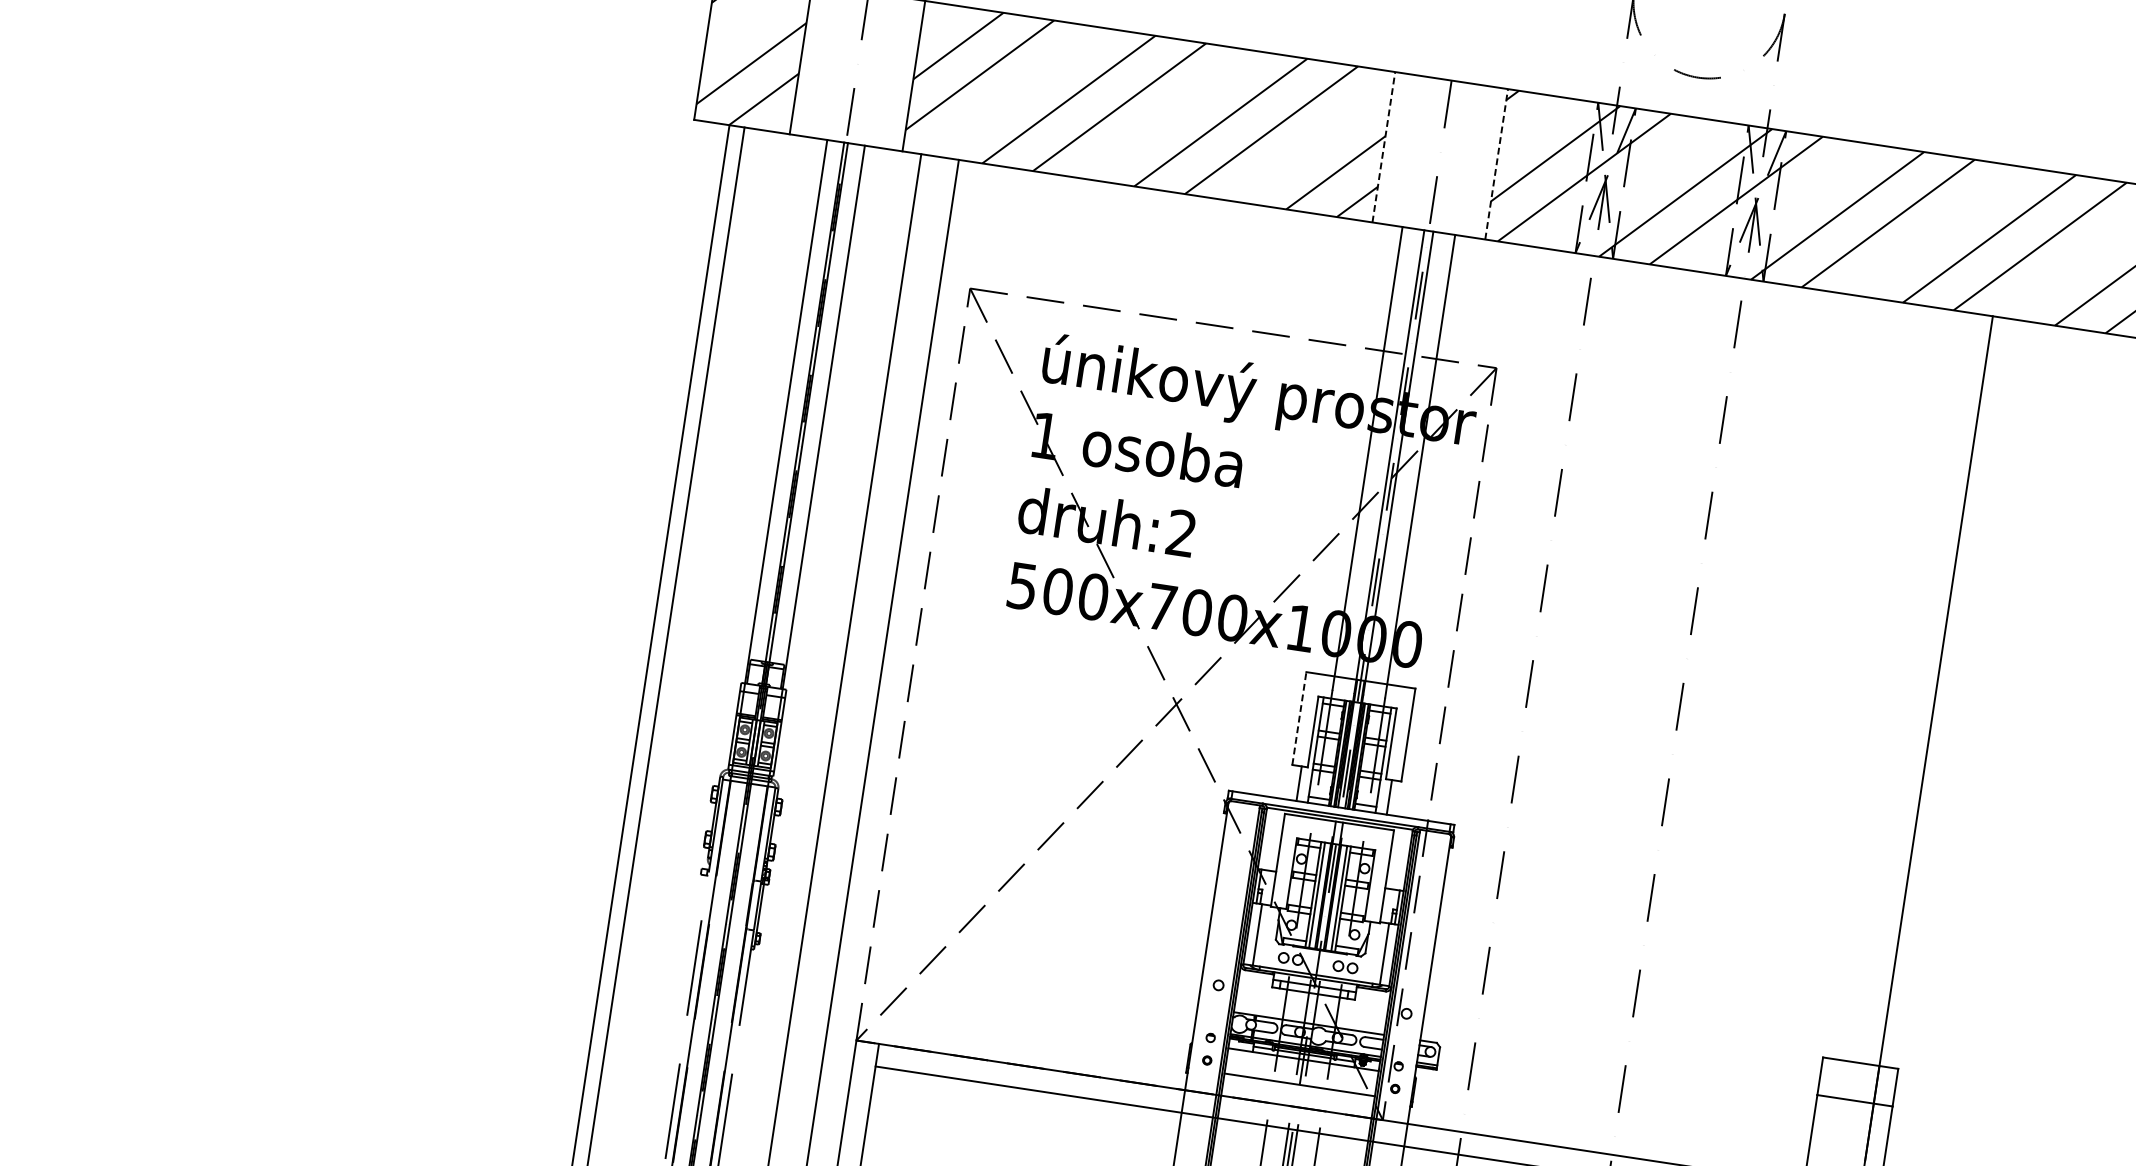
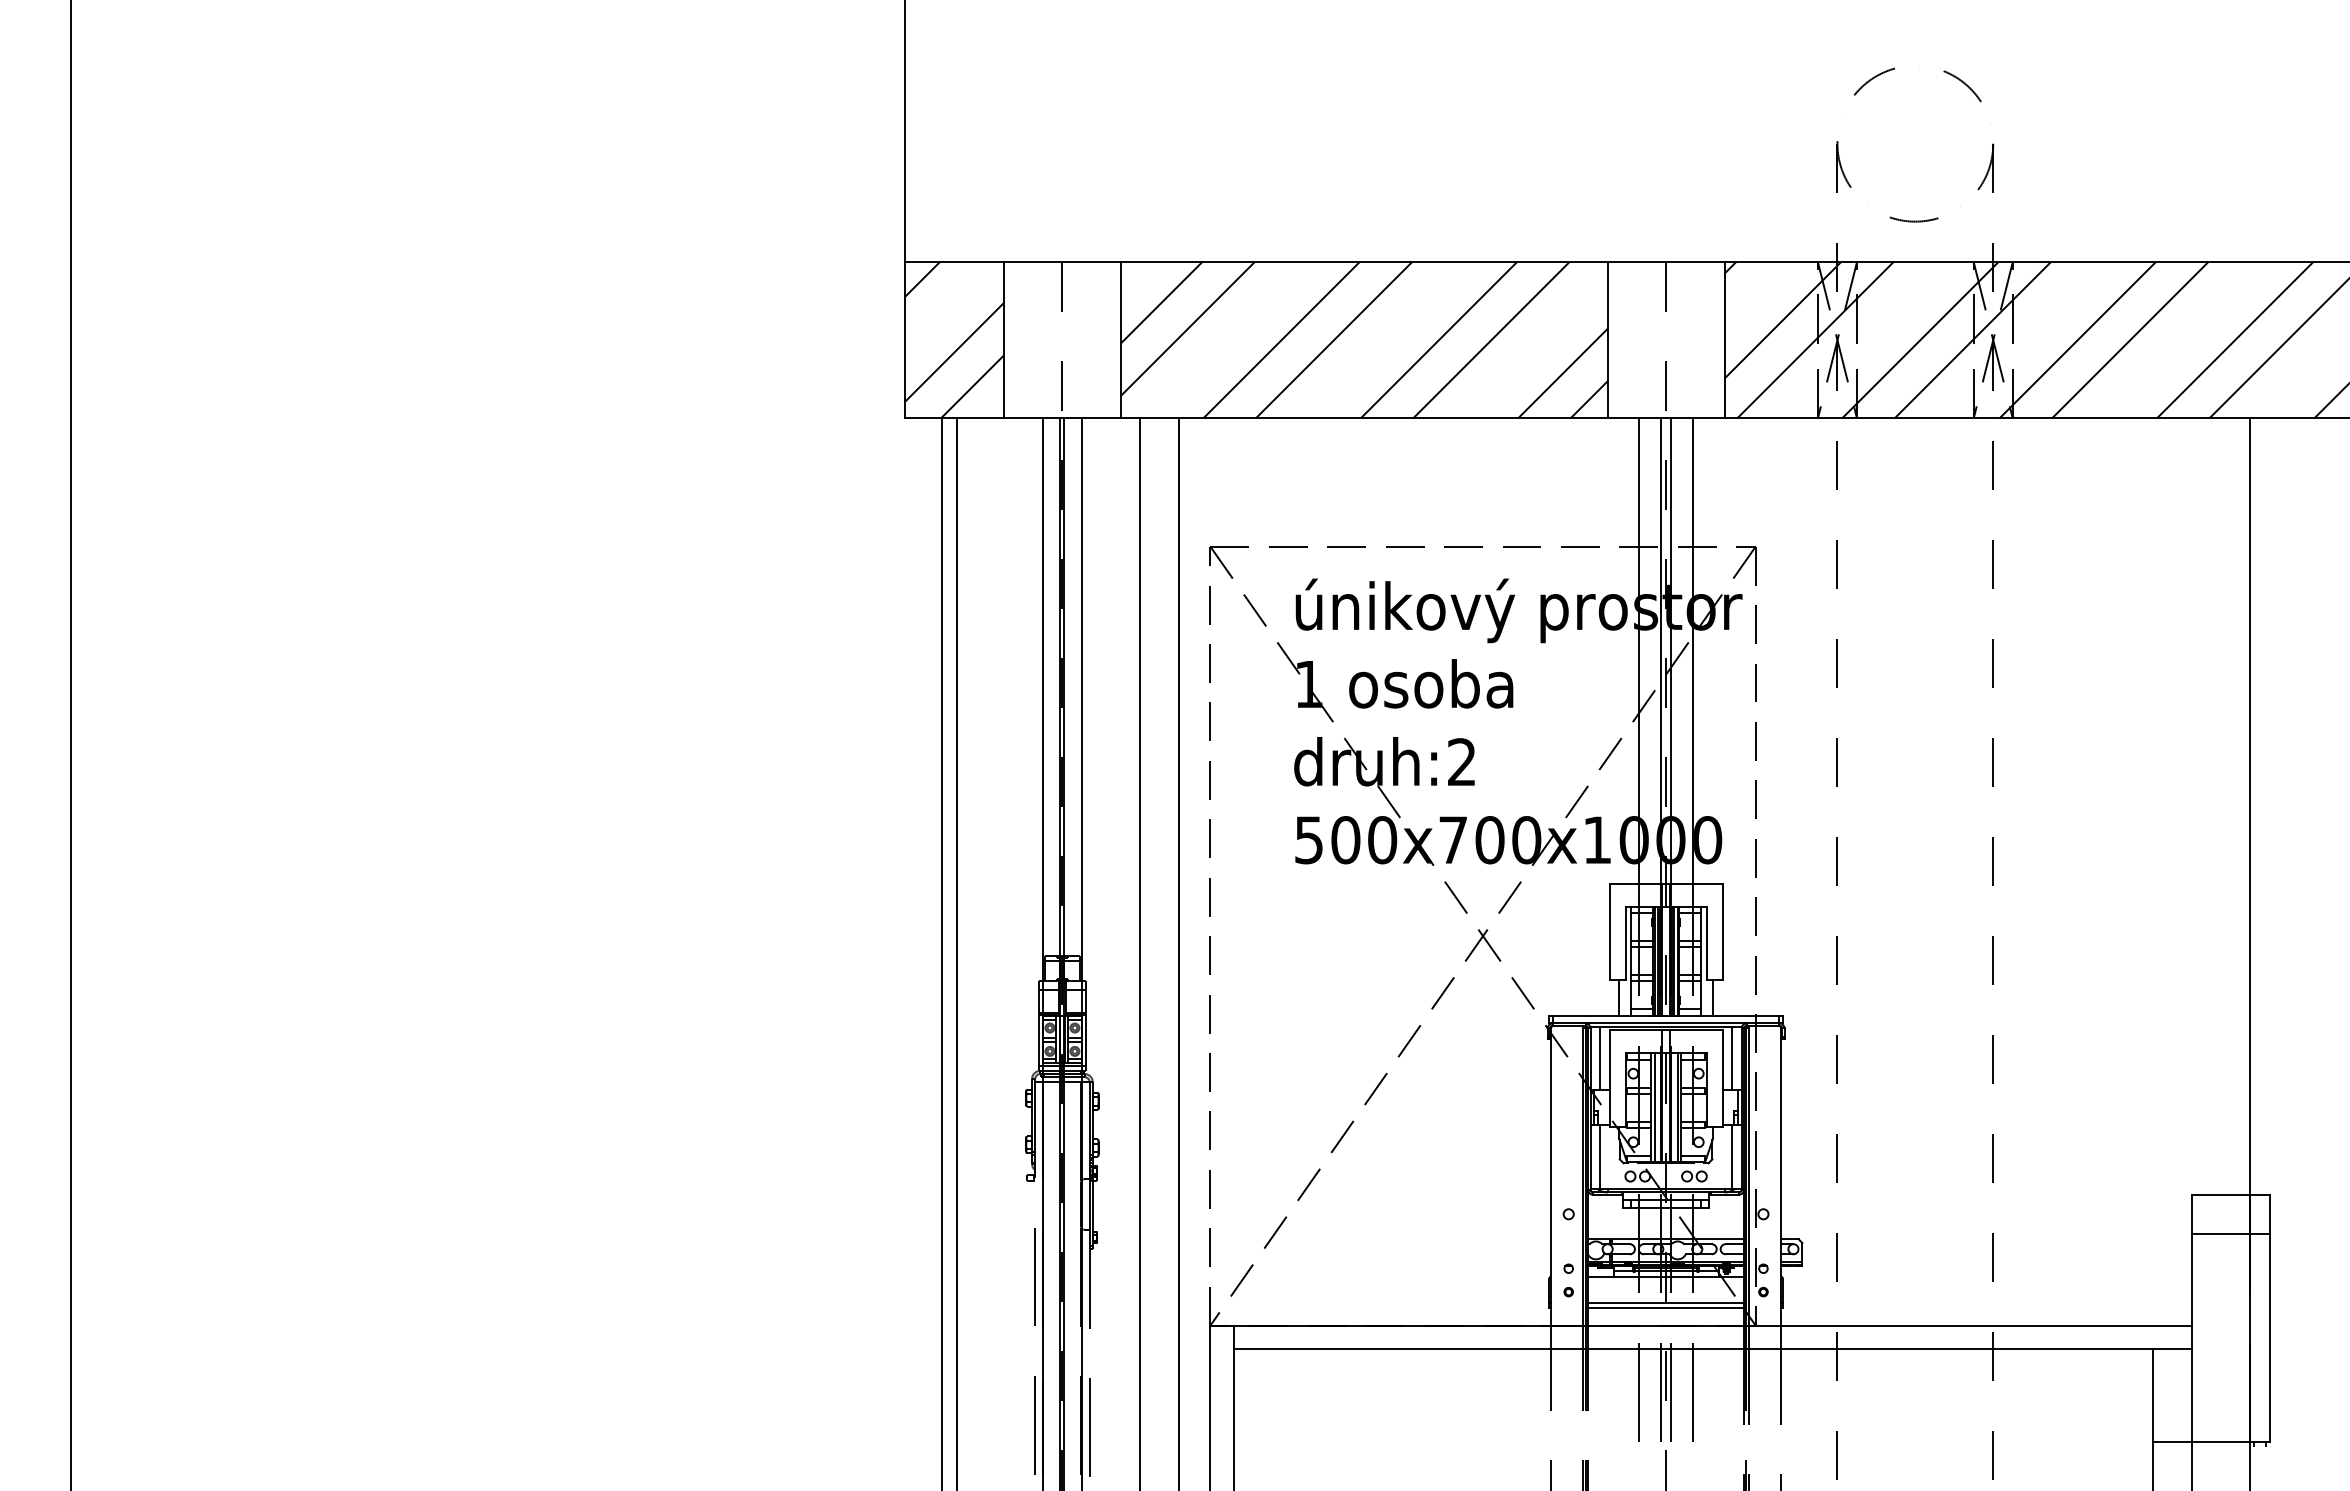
line: (1383, 147) -> (1607, 340), dashed -> solid
line: (1496, 164) -> (1724, 340), dashed -> solid
line: (1299, 718) -> (1609, 931), dashed -> solid
line: (1272, 839) -> (1600, 1058), added
line: (1398, 858) -> (1731, 1058), added
line: (1298, 1089) -> (1665, 1307), added

